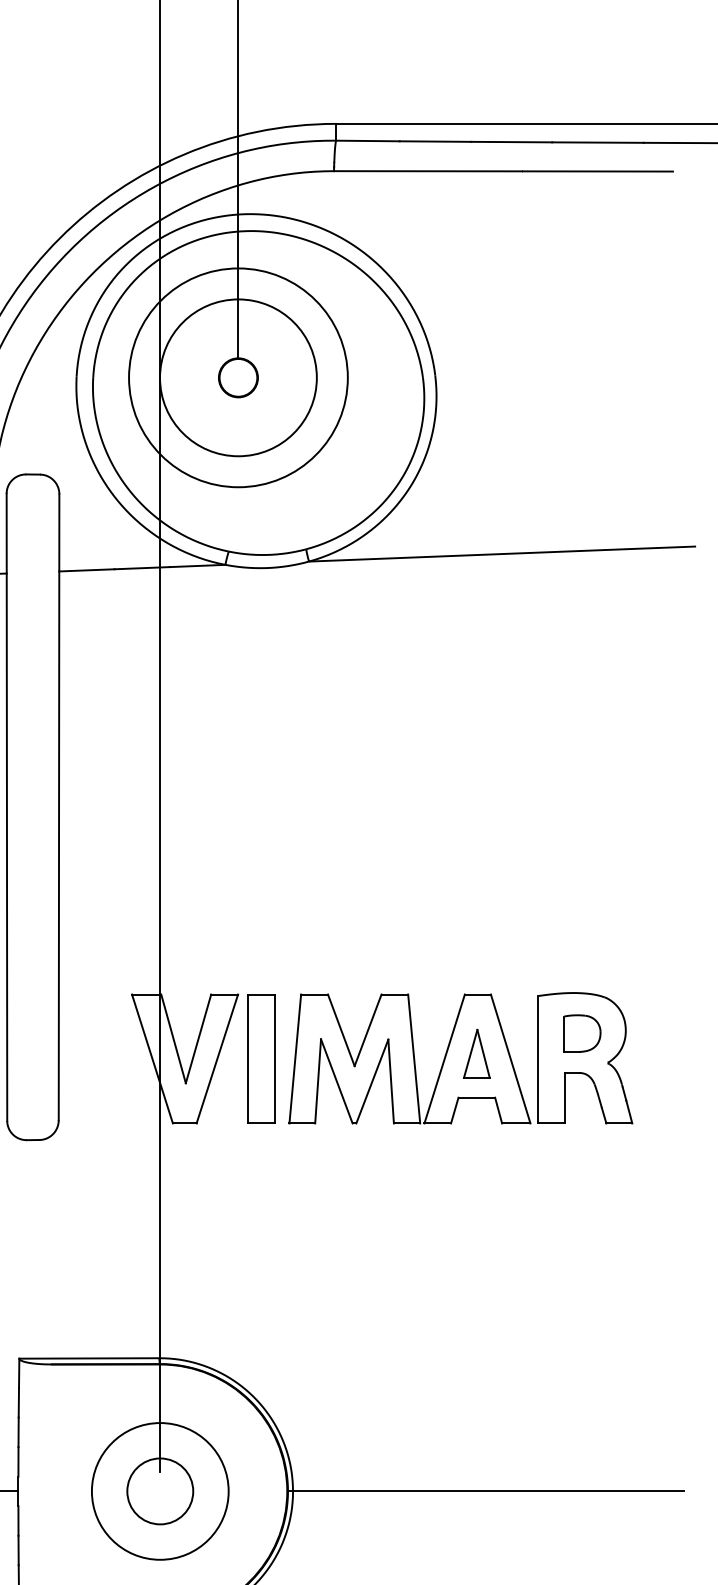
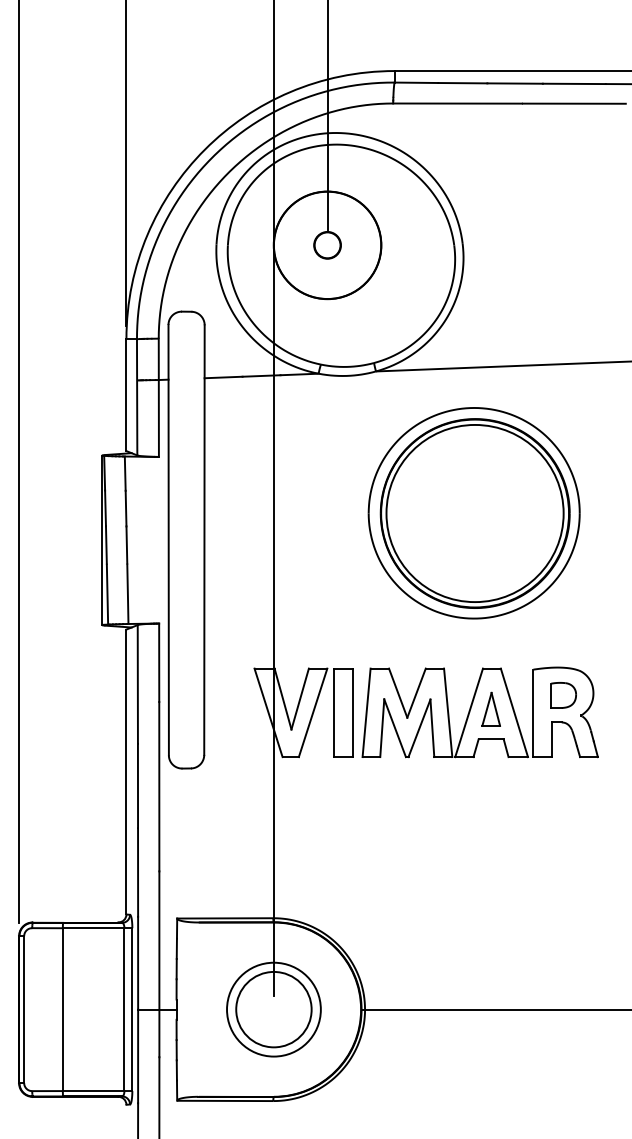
circle: (238, 378) -> (327, 245), size x0.71
part: (451, 768) -> (473, 513), added
circle: (159, 1491) -> (273, 1009), size x1.67

